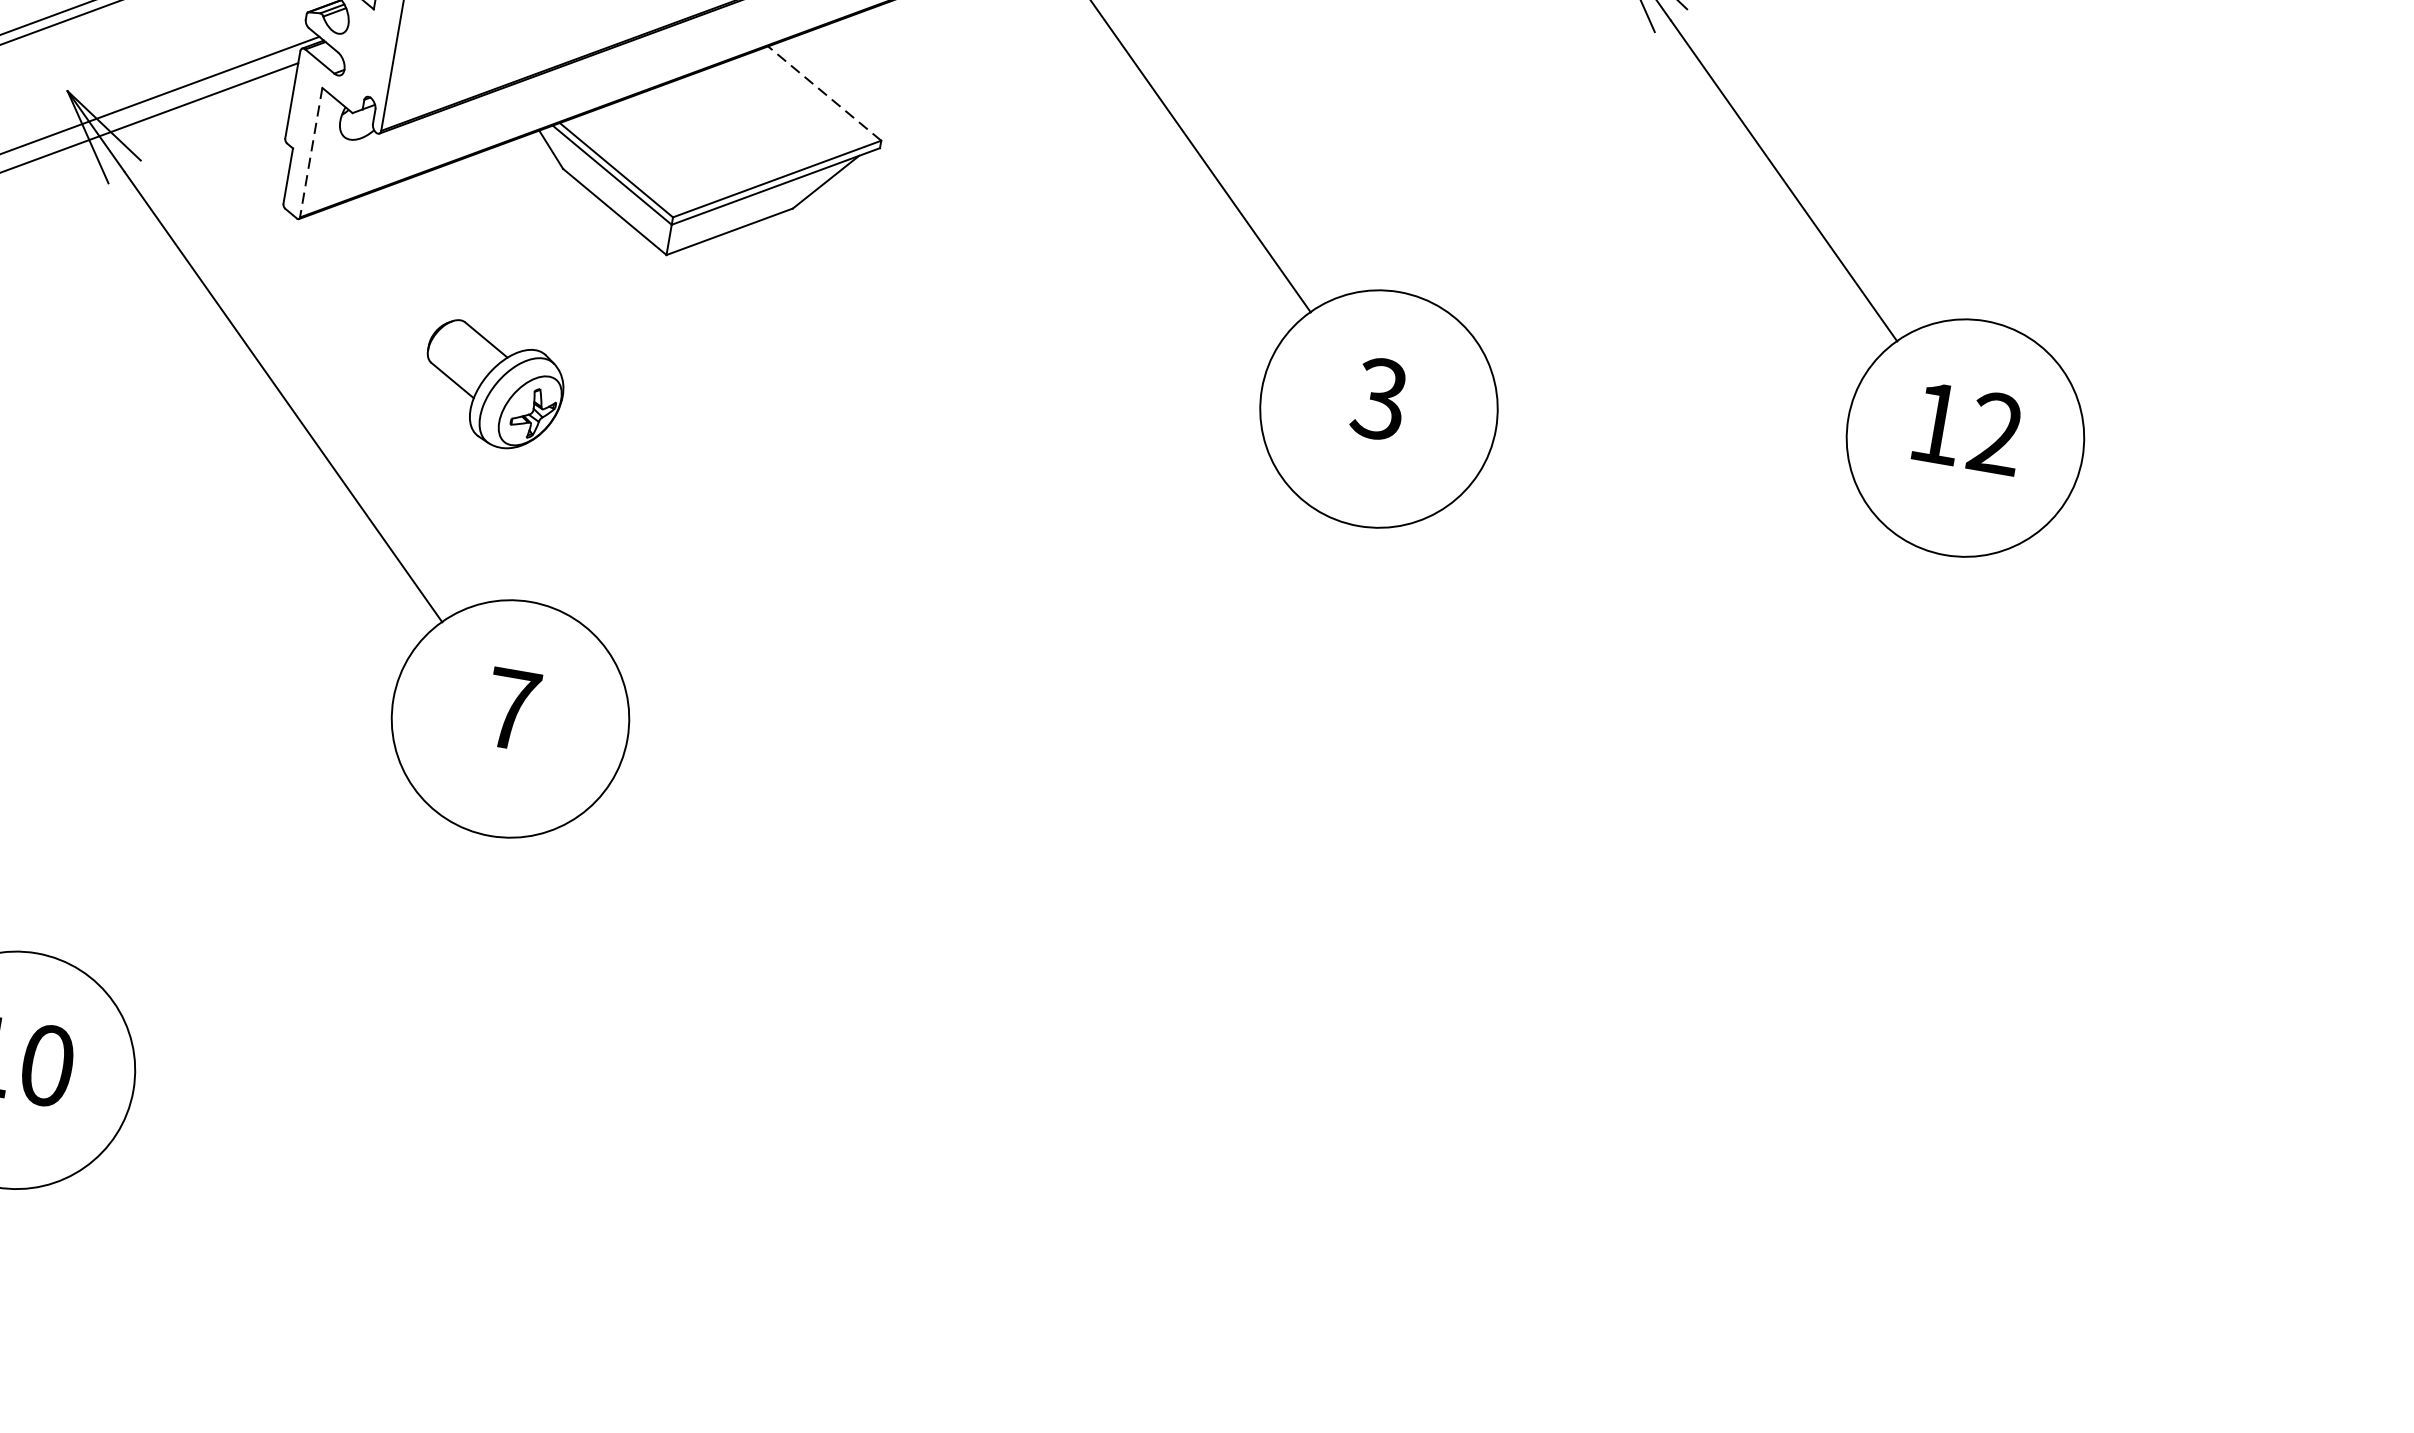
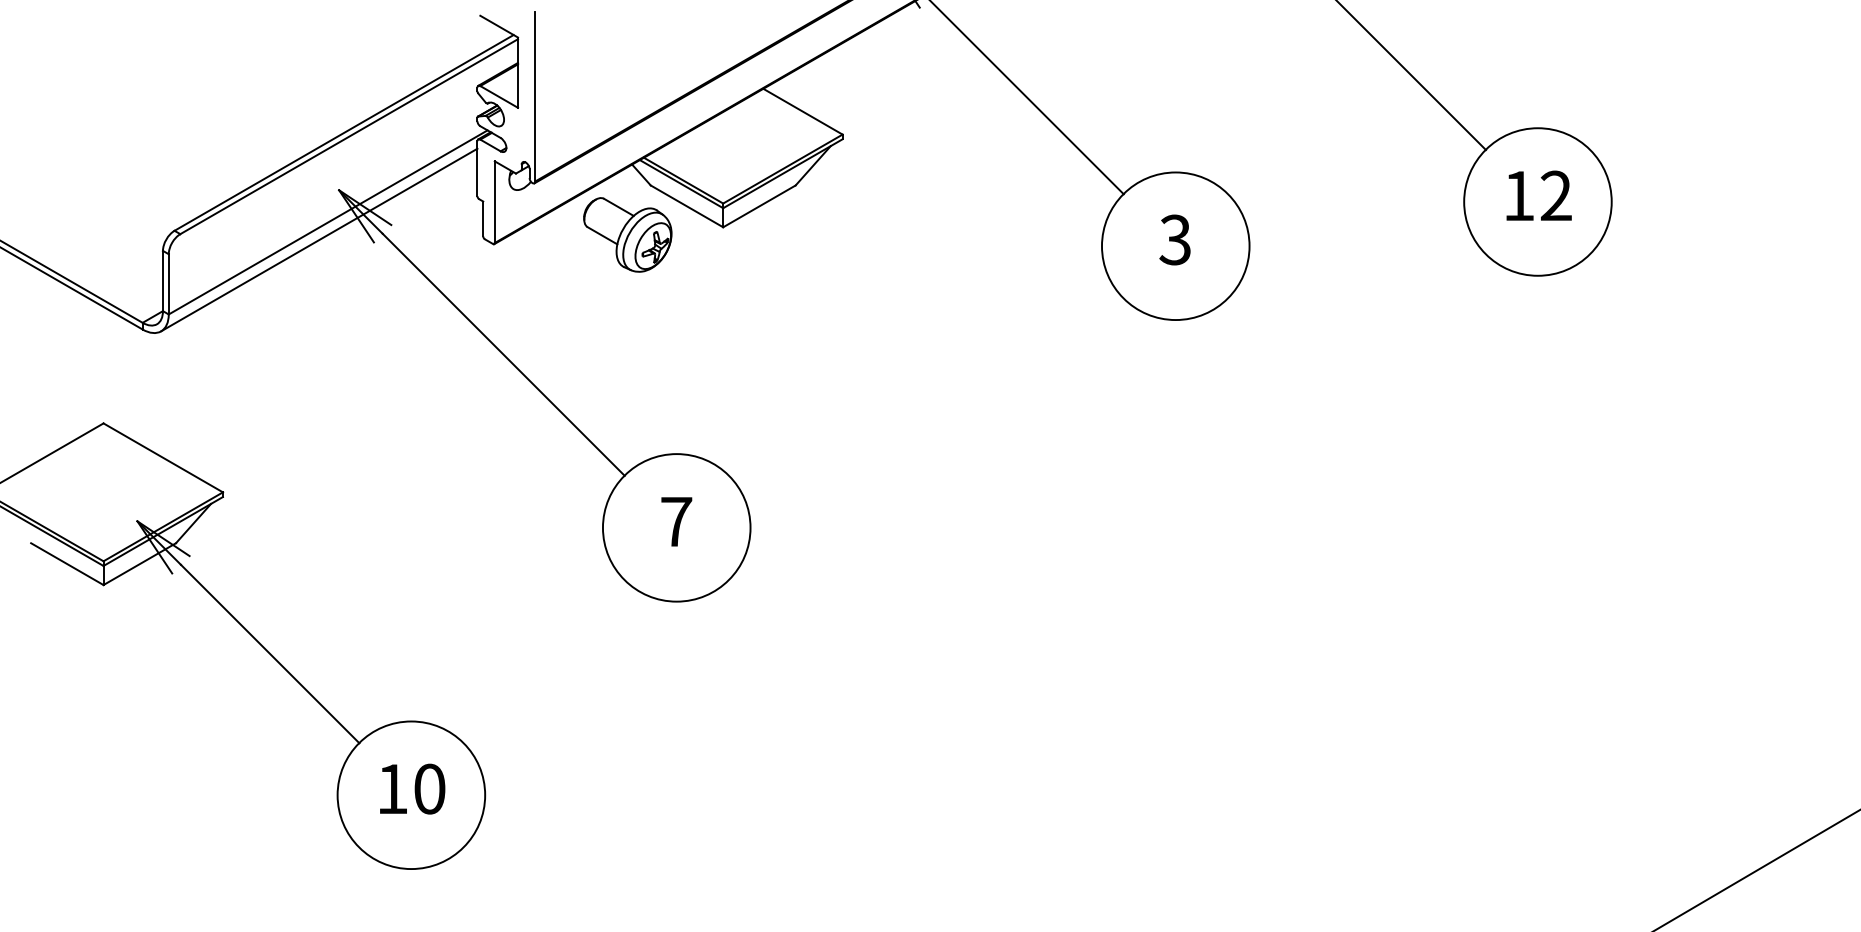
line: (823, 93) -> (802, 111), dashed -> solid
line: (310, 153) -> (494, 202), dashed -> solid
part: (492, 385) -> (627, 234), moved

